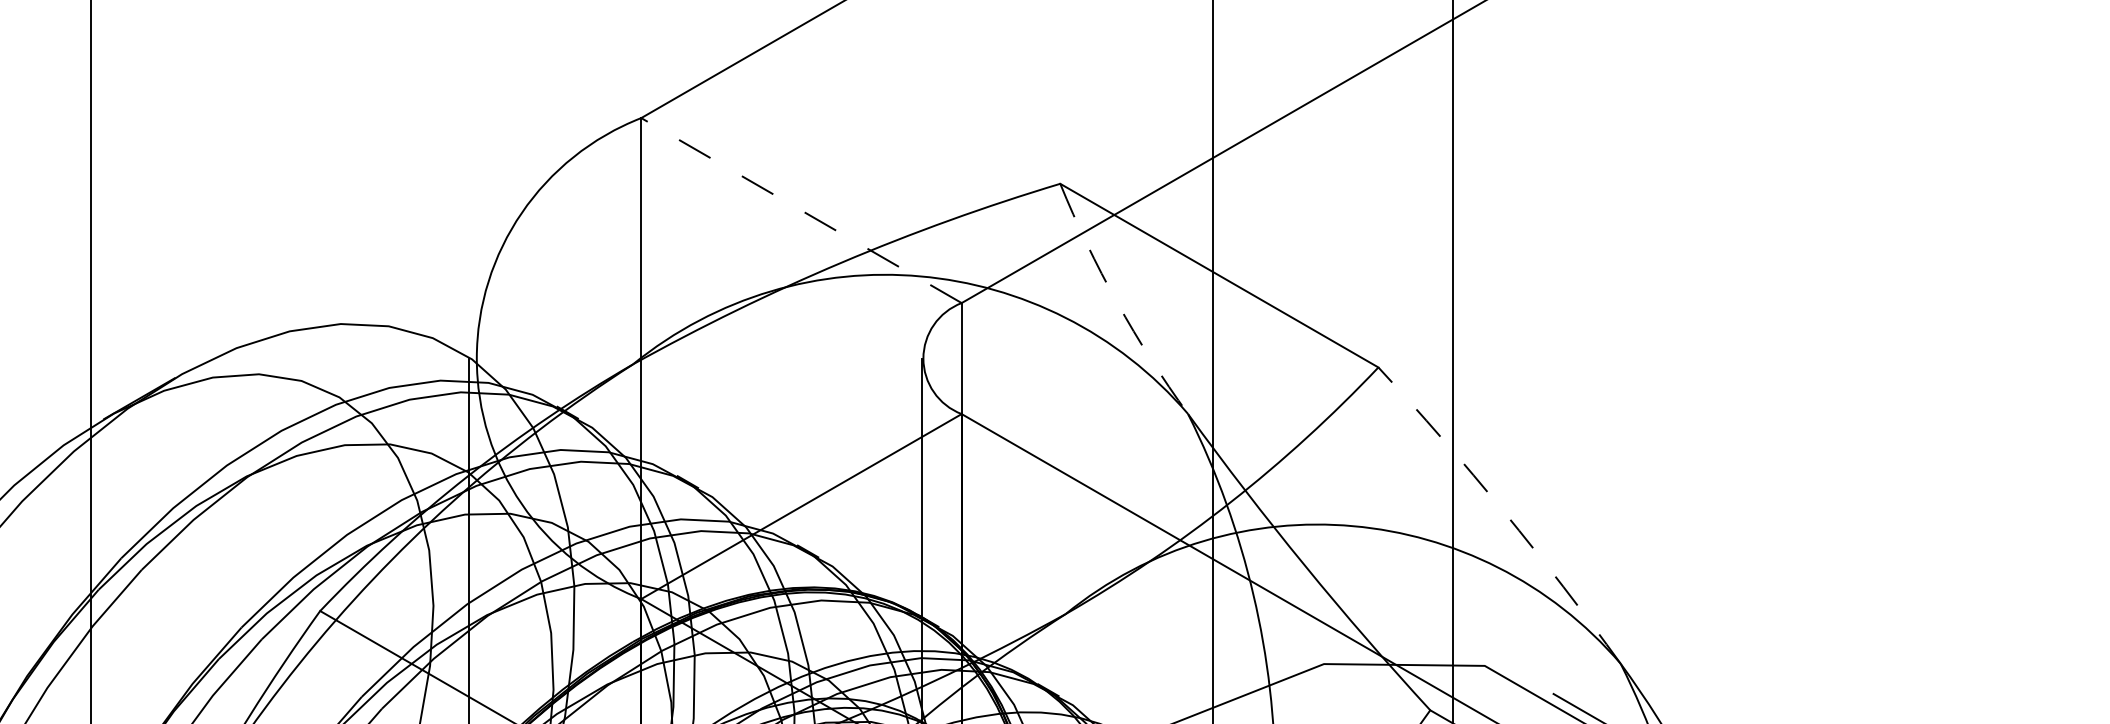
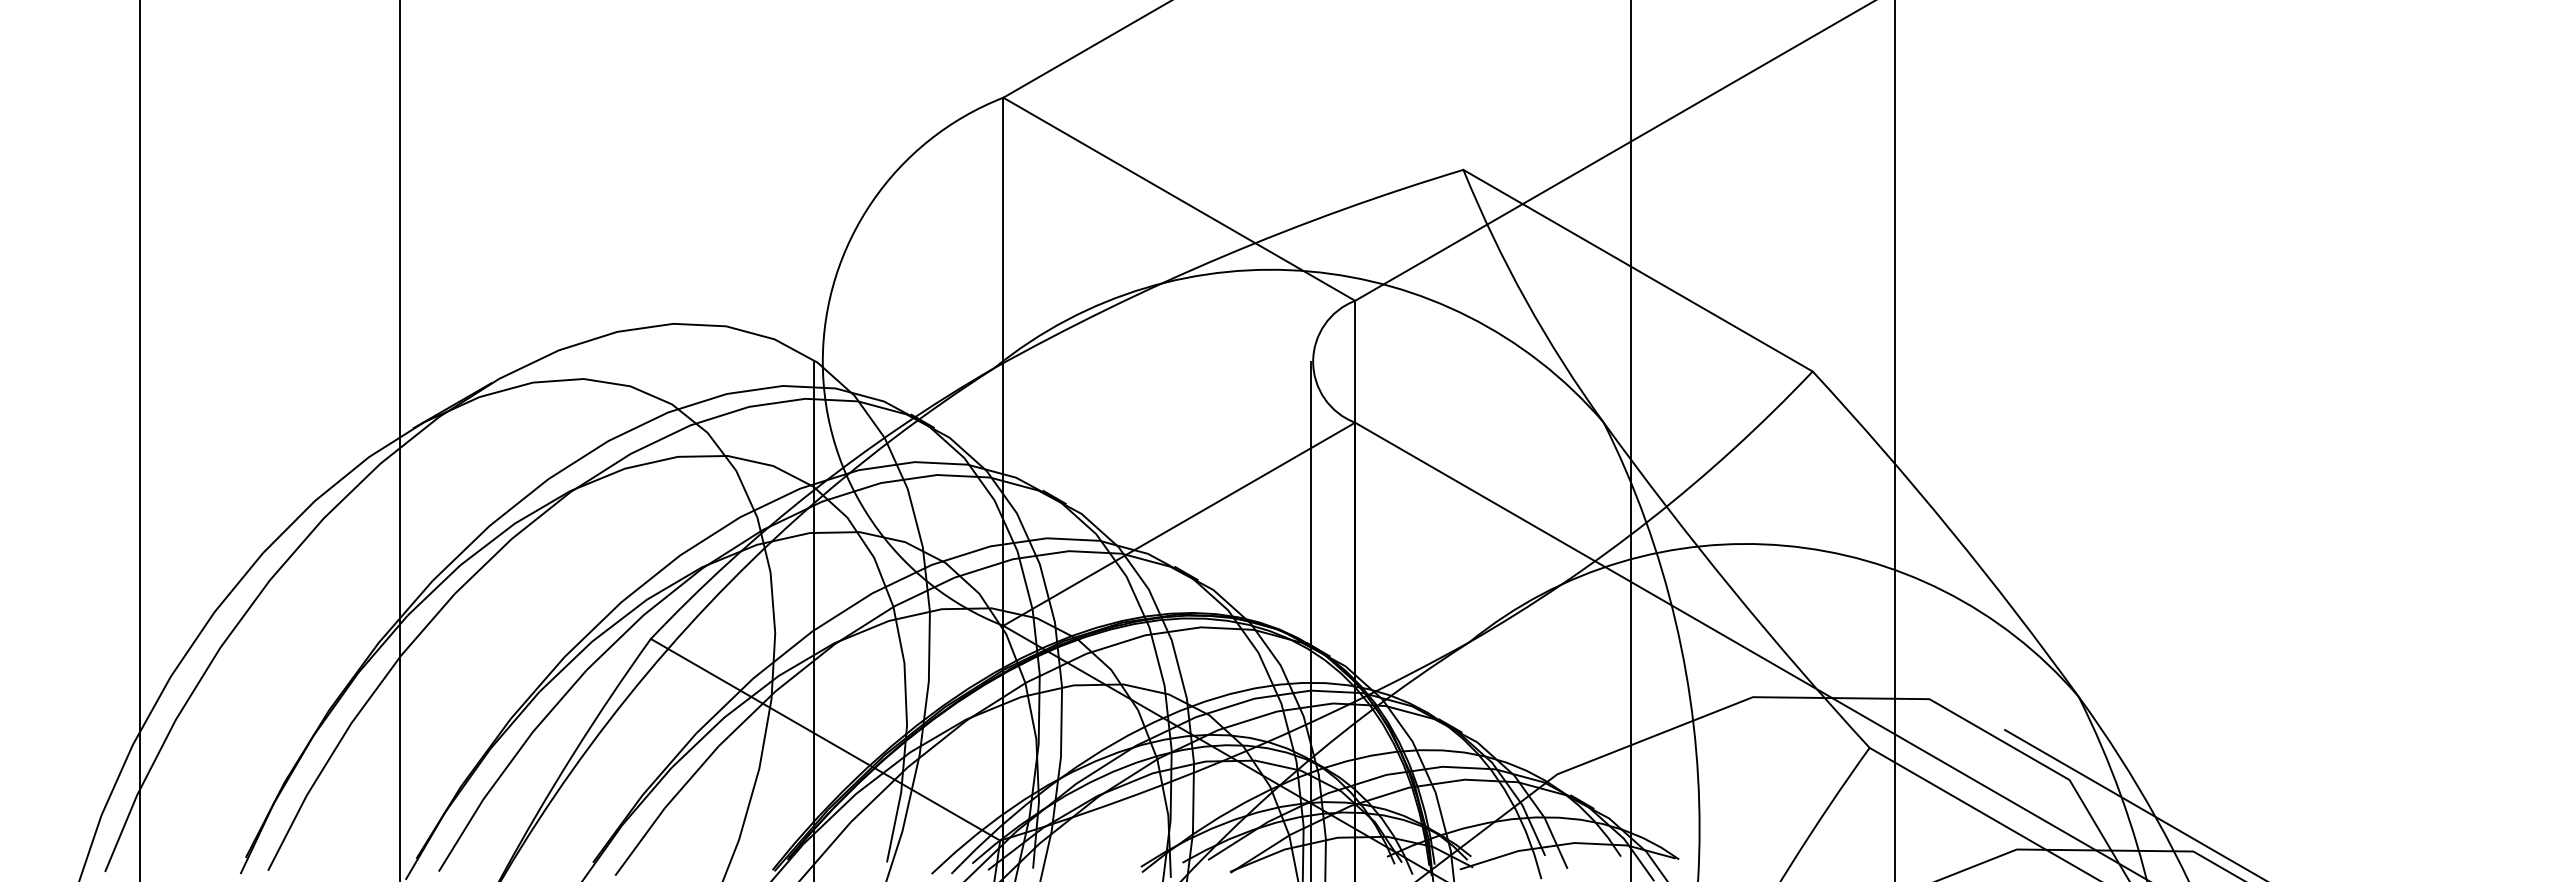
line: (800, 210) -> (1178, 199), dashed -> solid
arc: (1116, 302) -> (1525, 300), dashed -> solid
arc: (1503, 512) -> (1950, 530), dashed -> solid

